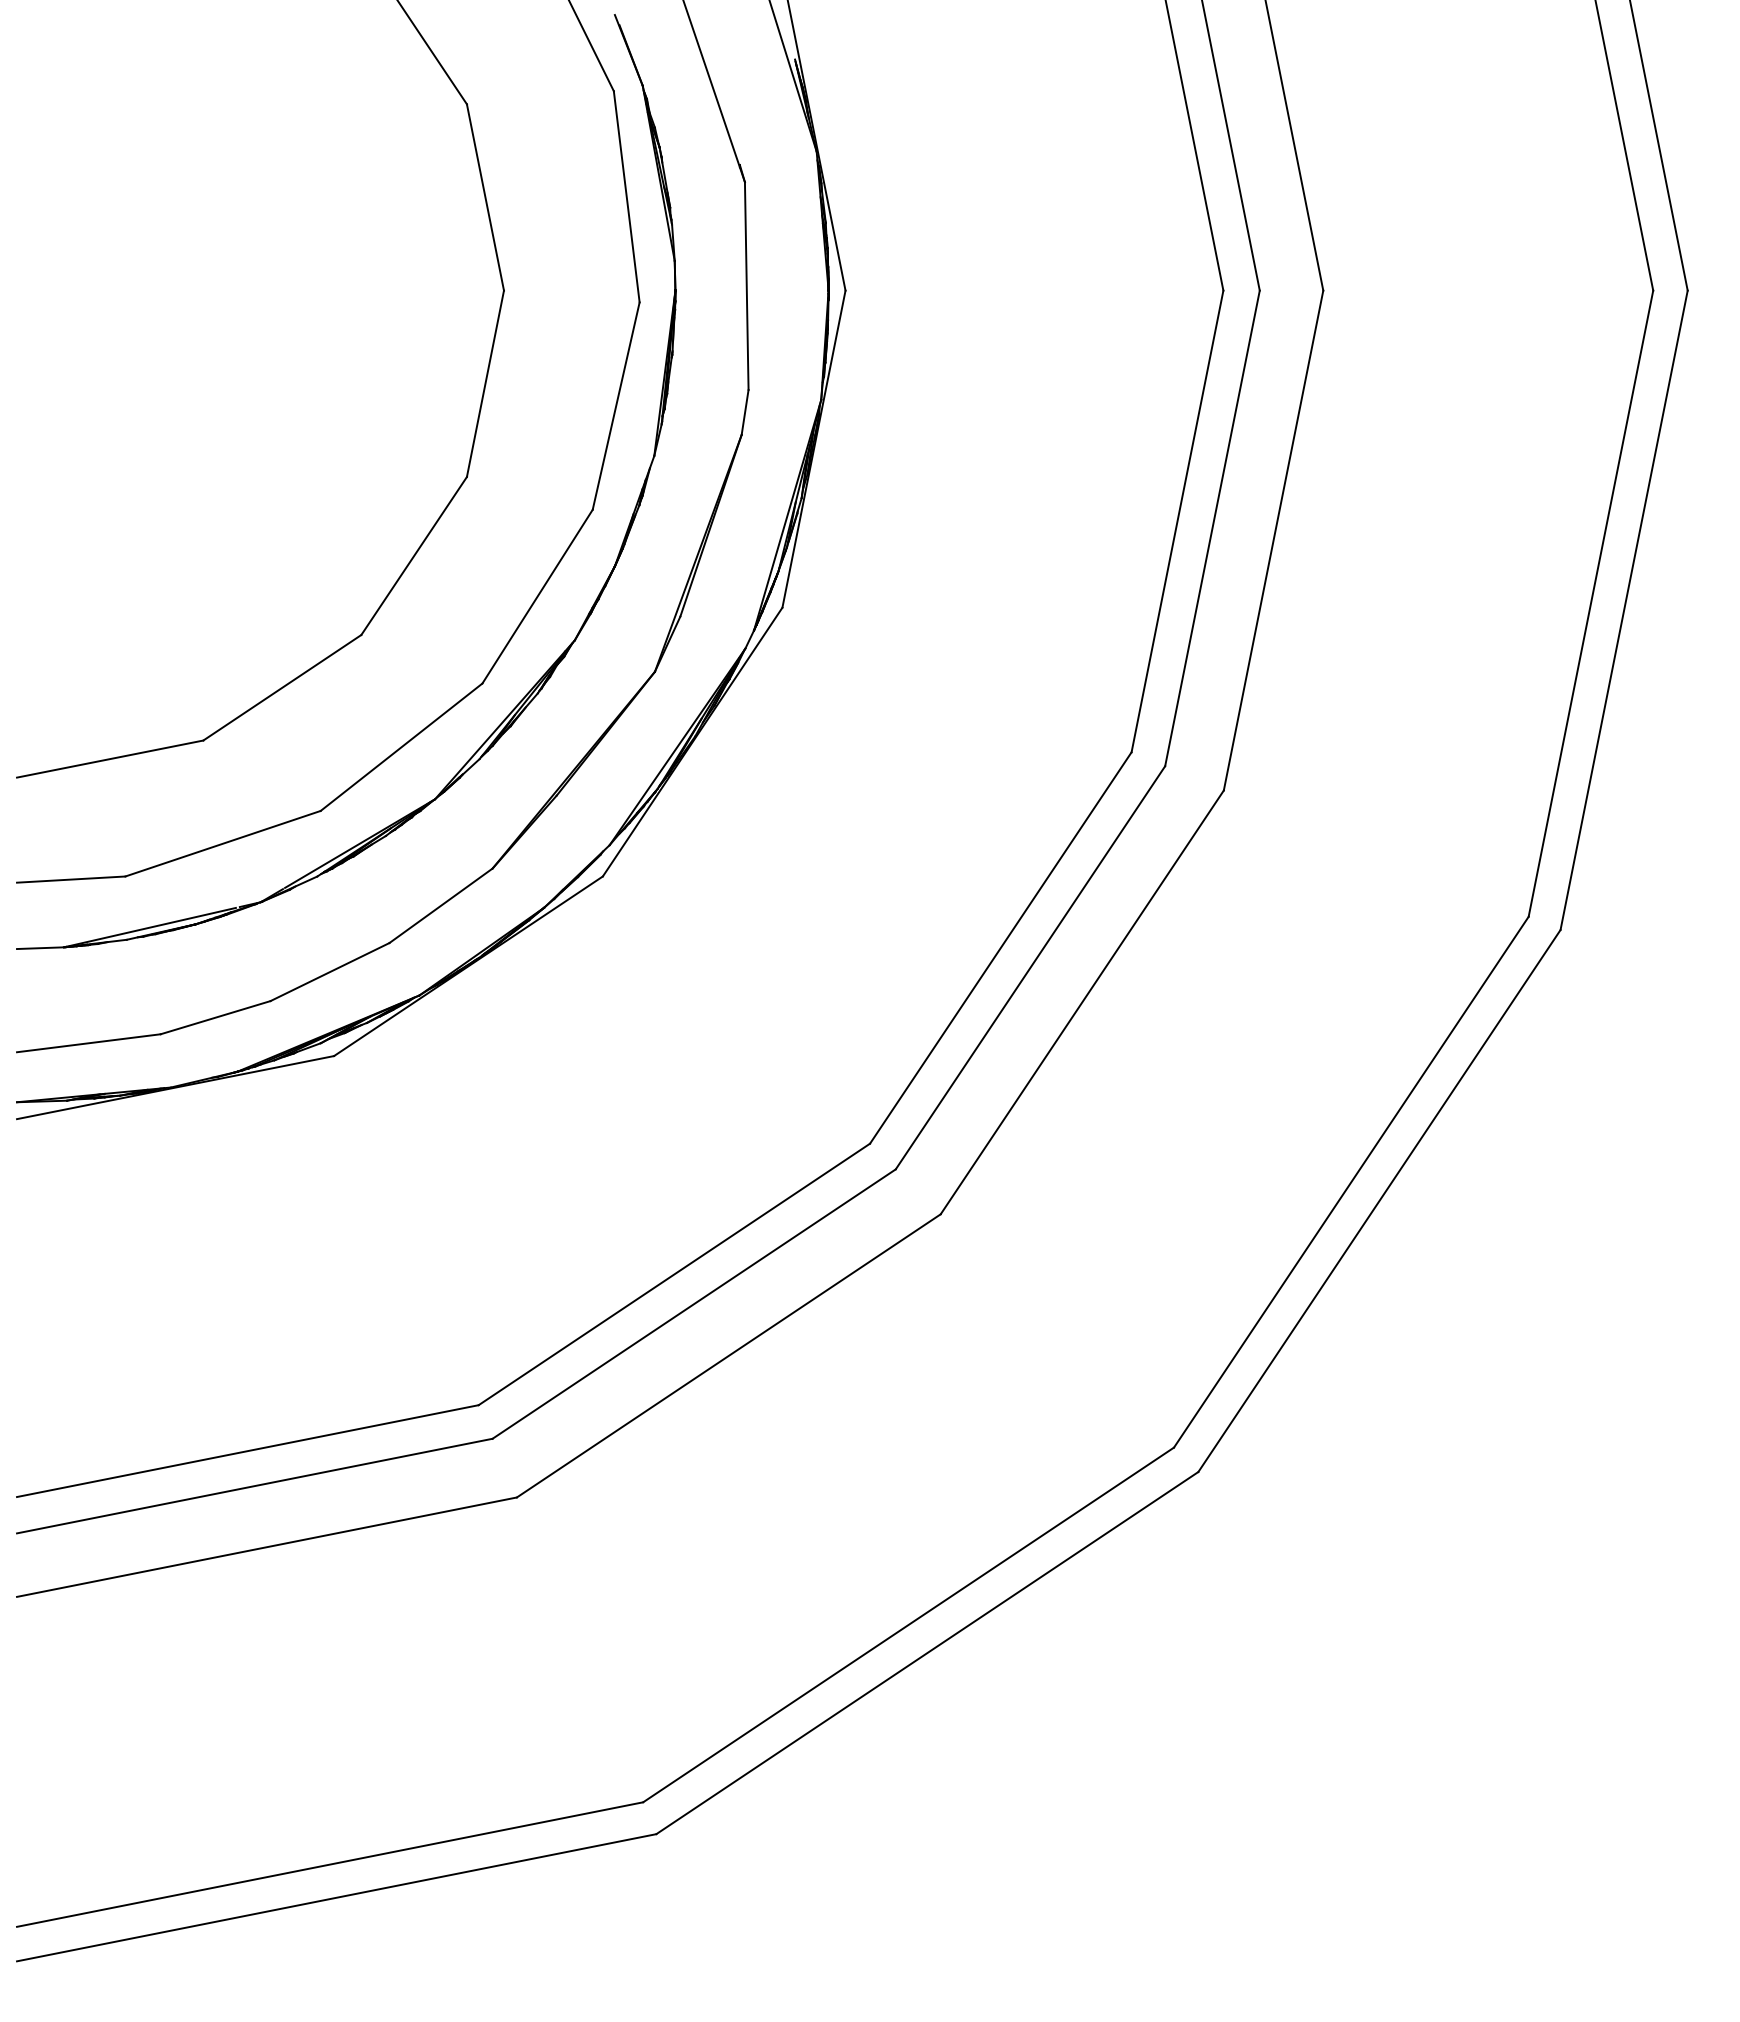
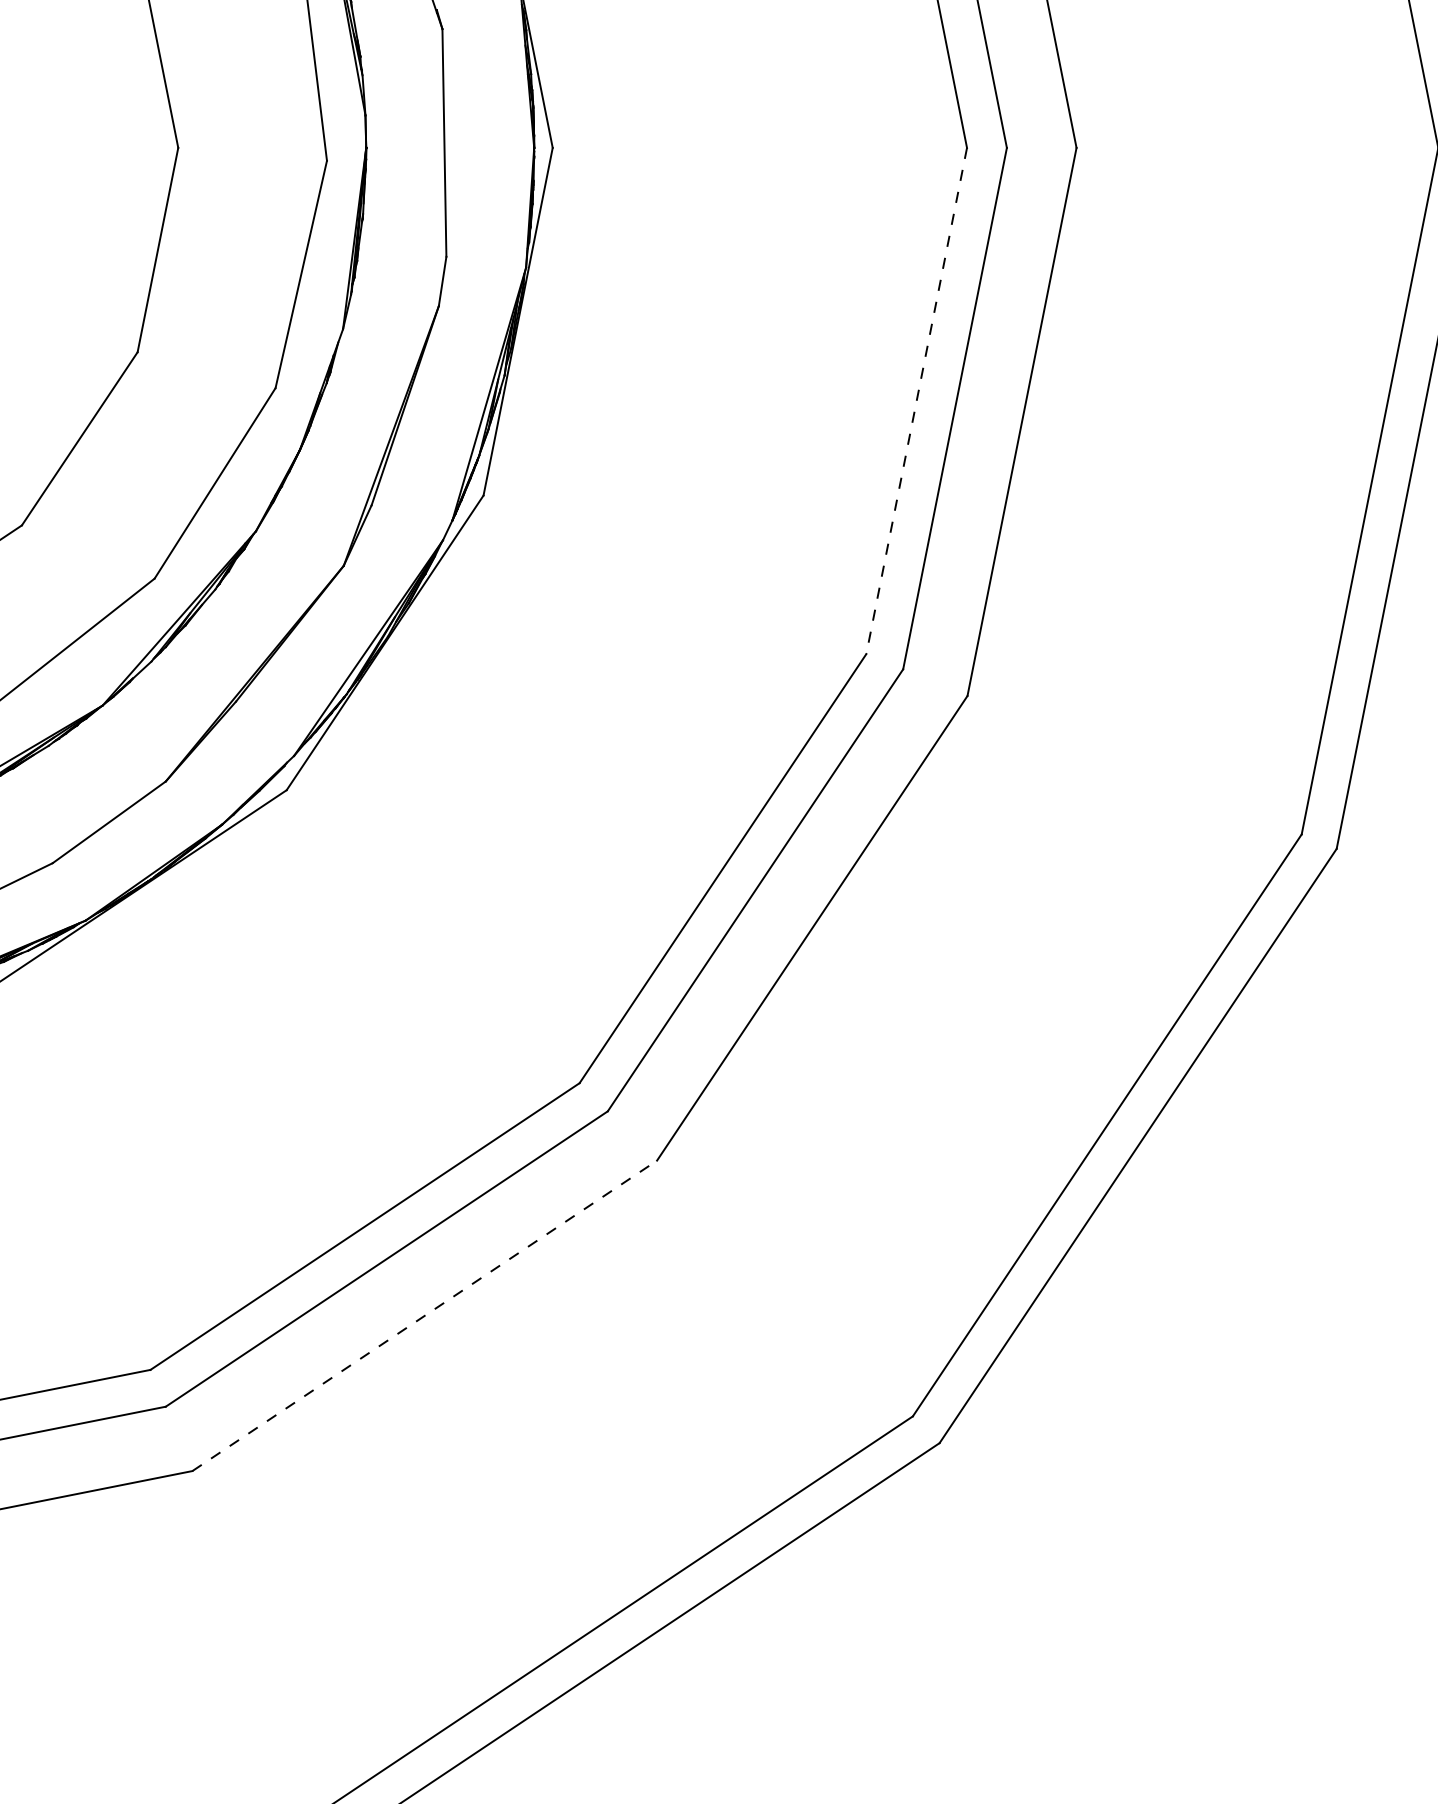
line: (1177, 521) -> (916, 401), solid -> dashed
line: (728, 1355) -> (424, 1315), solid -> dashed

